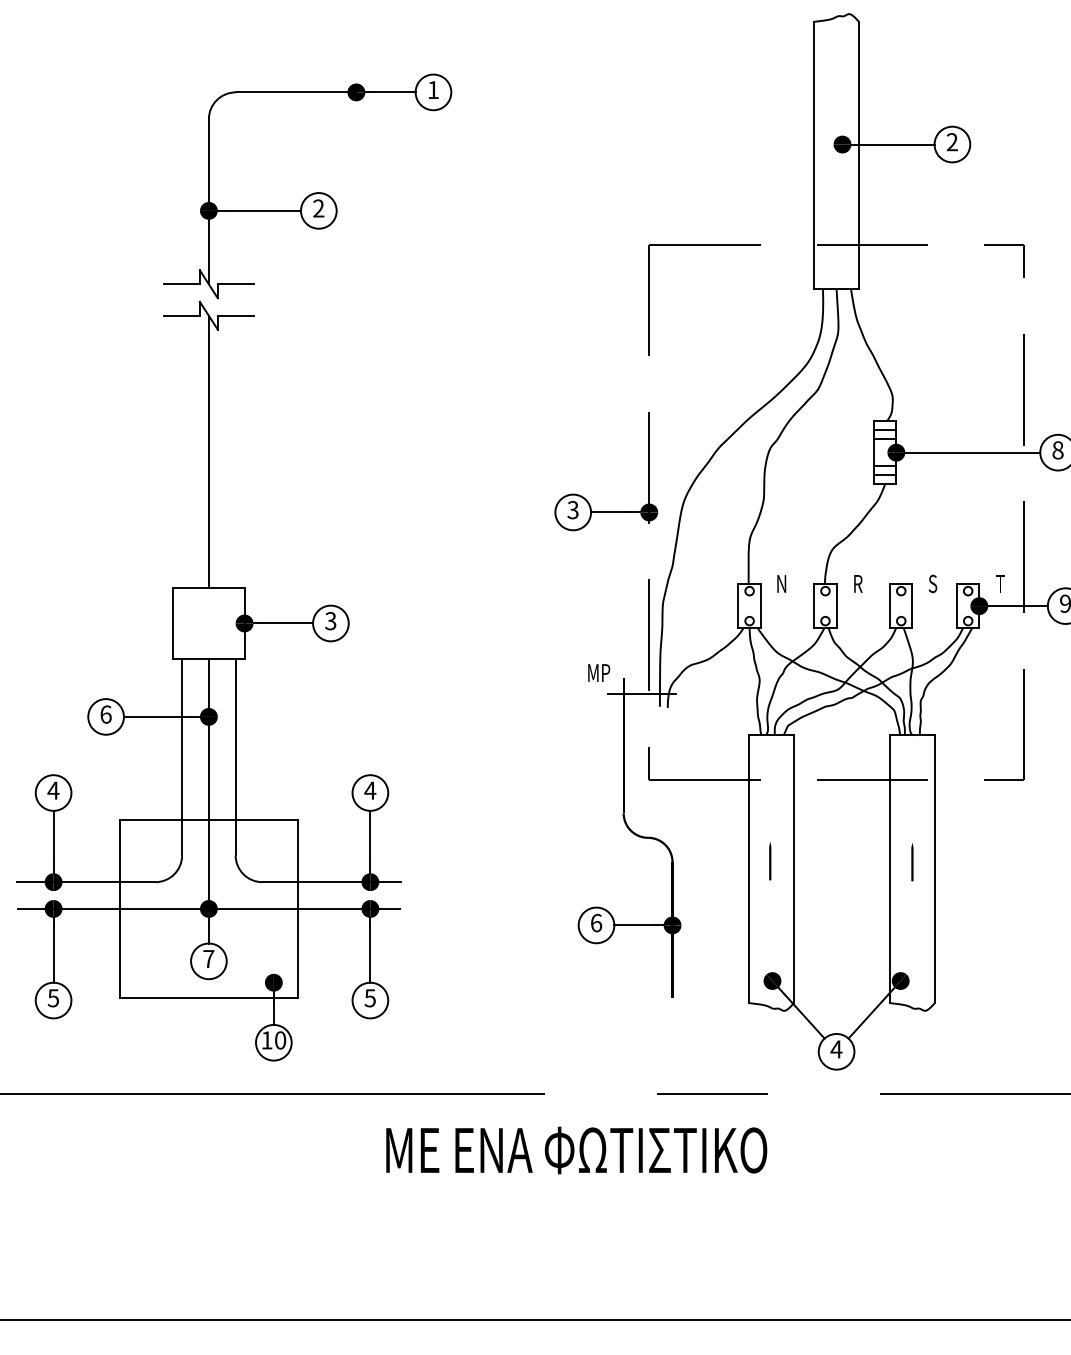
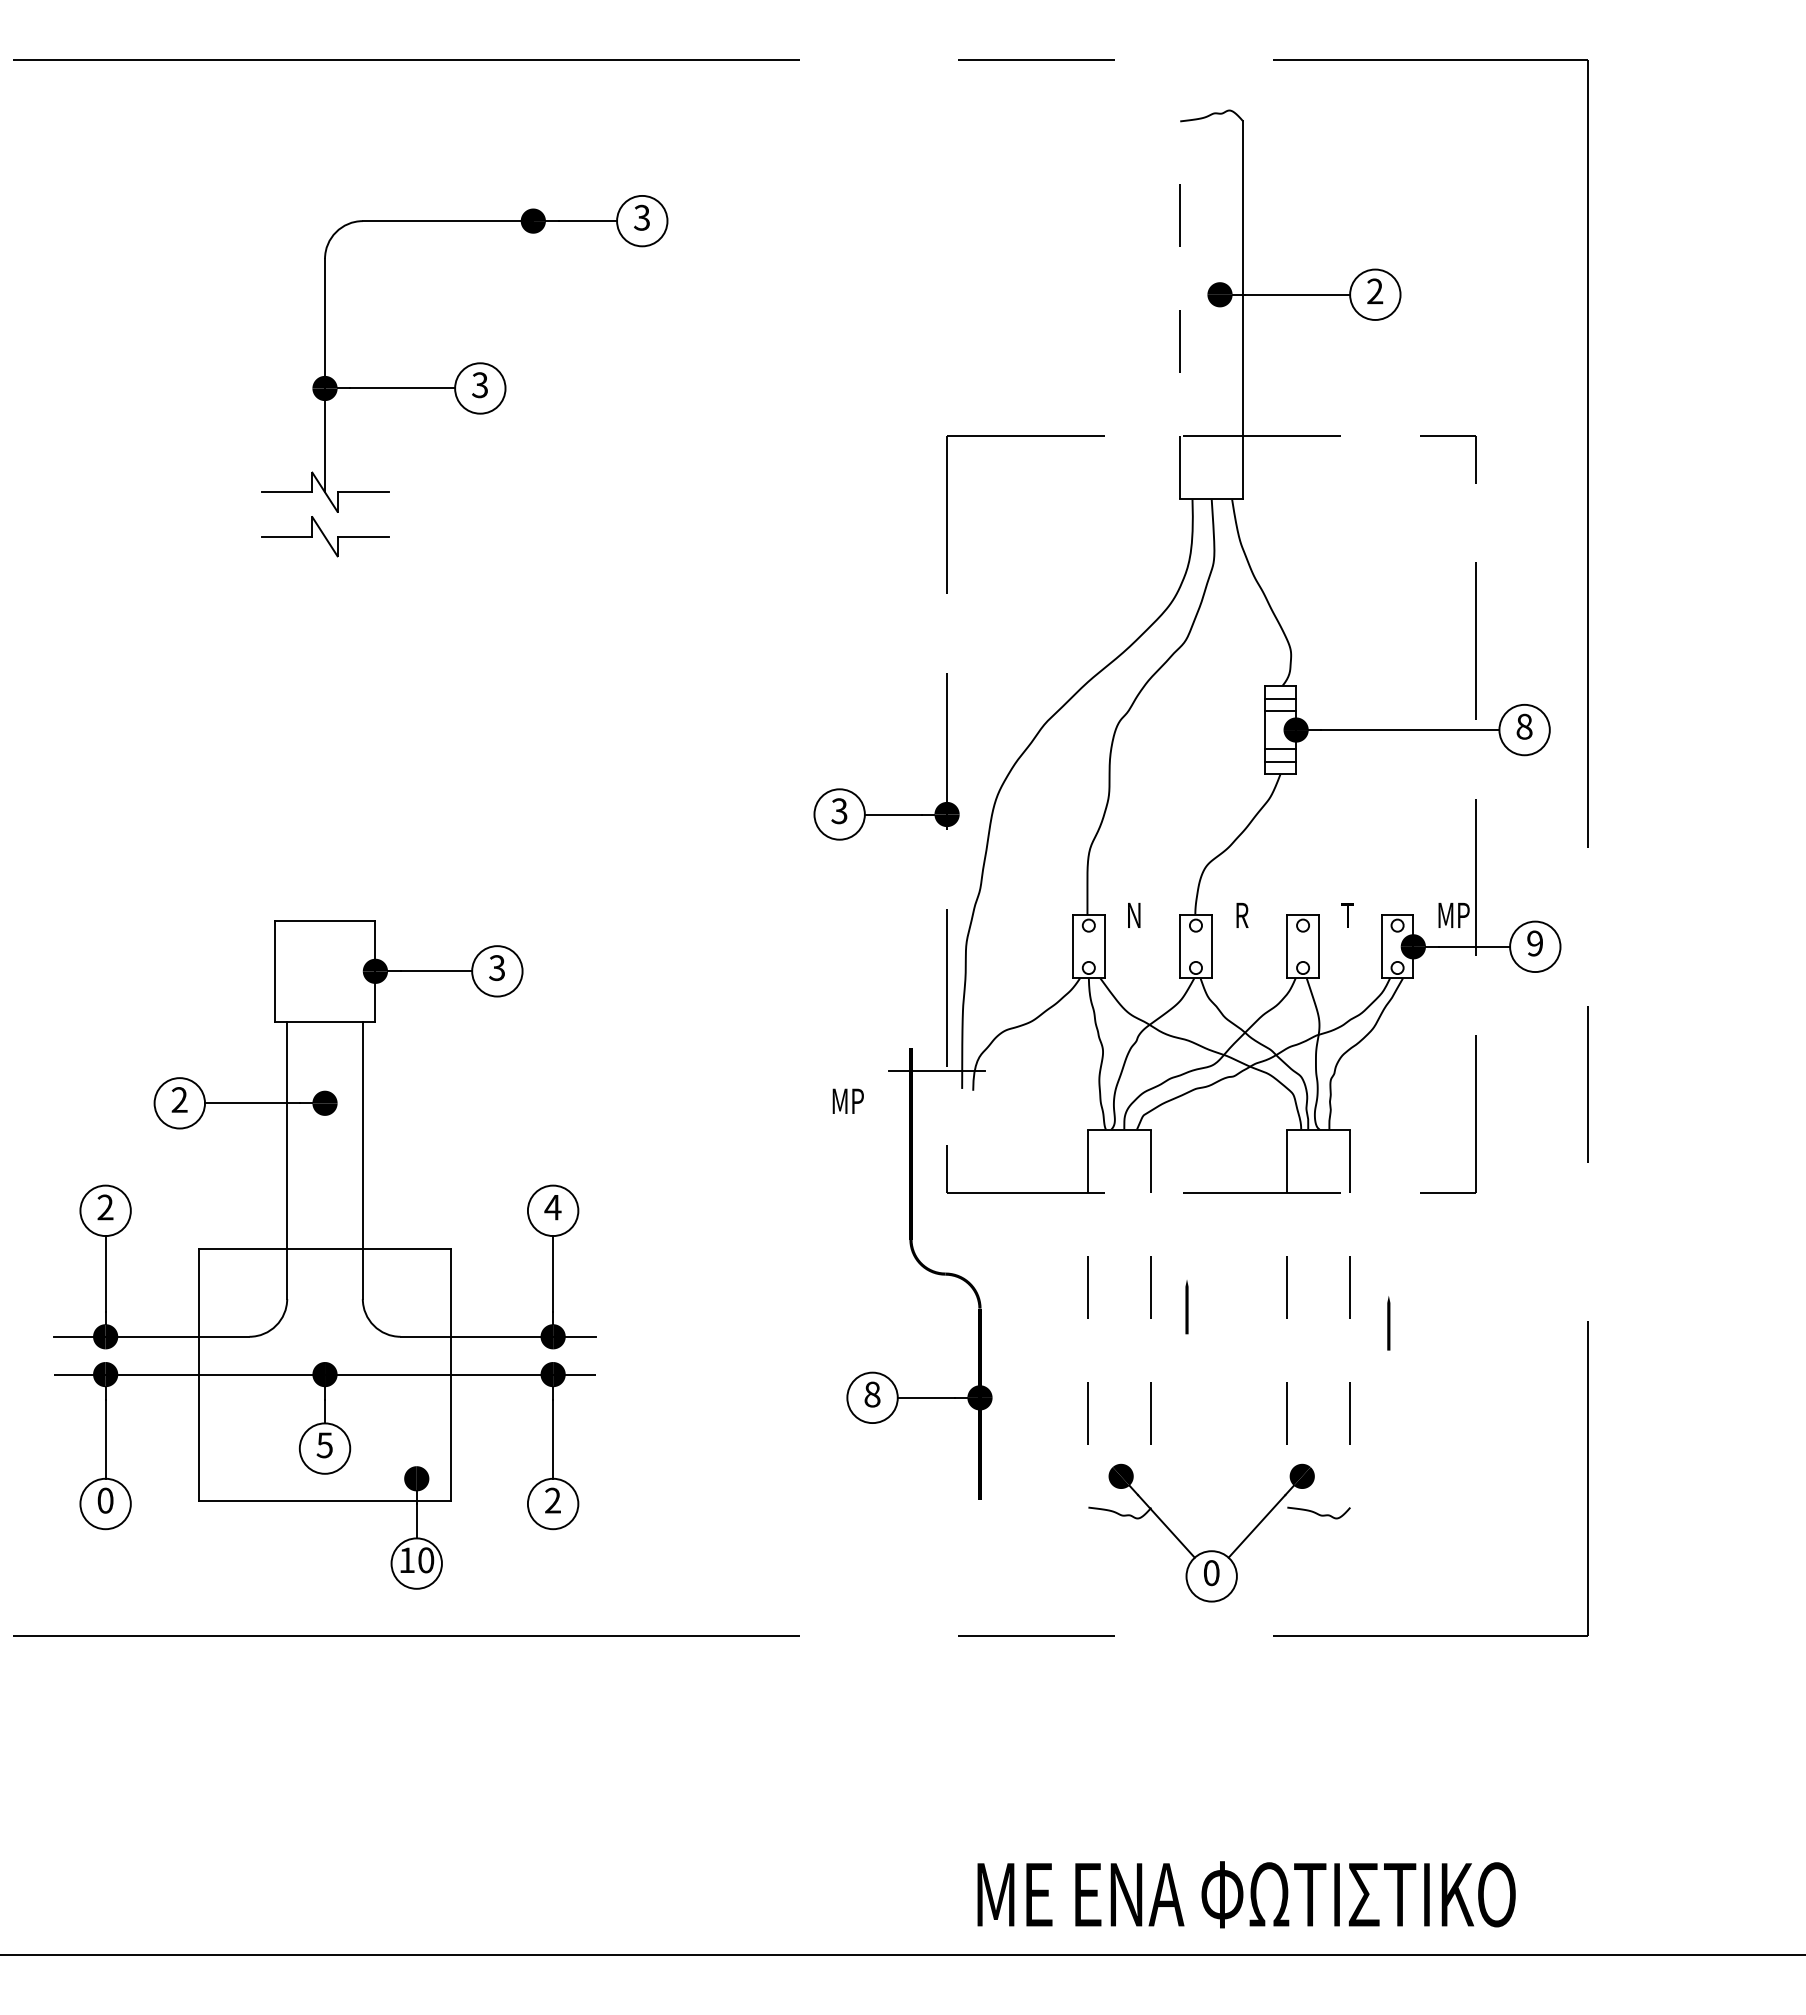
text: (432, 89) -> (641, 217), 1 -> 3
line: (814, 154) -> (1180, 309), solid -> dashed
text: (318, 208) -> (480, 385), 2 -> 3
line: (209, 451) -> (325, 728), removed
text: (932, 583) -> (1347, 915), S -> T
text: (1007, 583) -> (1453, 914), T -> MP
text: (598, 672) -> (847, 1100), moved
text: (105, 714) -> (179, 1099), 6 -> 2
line: (209, 783) -> (325, 1197), removed
text: (53, 790) -> (105, 1207), 4 -> 2
line: (769, 861) -> (1186, 1307), moved
line: (912, 862) -> (1388, 1323), moved
line: (749, 869) -> (1088, 1319), solid -> dashed
line: (793, 869) -> (1151, 1319), solid -> dashed
line: (890, 869) -> (1287, 1319), solid -> dashed
line: (934, 869) -> (1350, 1319), solid -> dashed
text: (596, 923) -> (872, 1394), 6 -> 8
text: (208, 959) -> (324, 1445), 7 -> 5
text: (53, 998) -> (105, 1500), 5 -> 0
text: (369, 998) -> (552, 1500), 5 -> 2
text: (836, 1049) -> (1211, 1573), 4 -> 0
text: (576, 1150) -> (1246, 1894), moved

